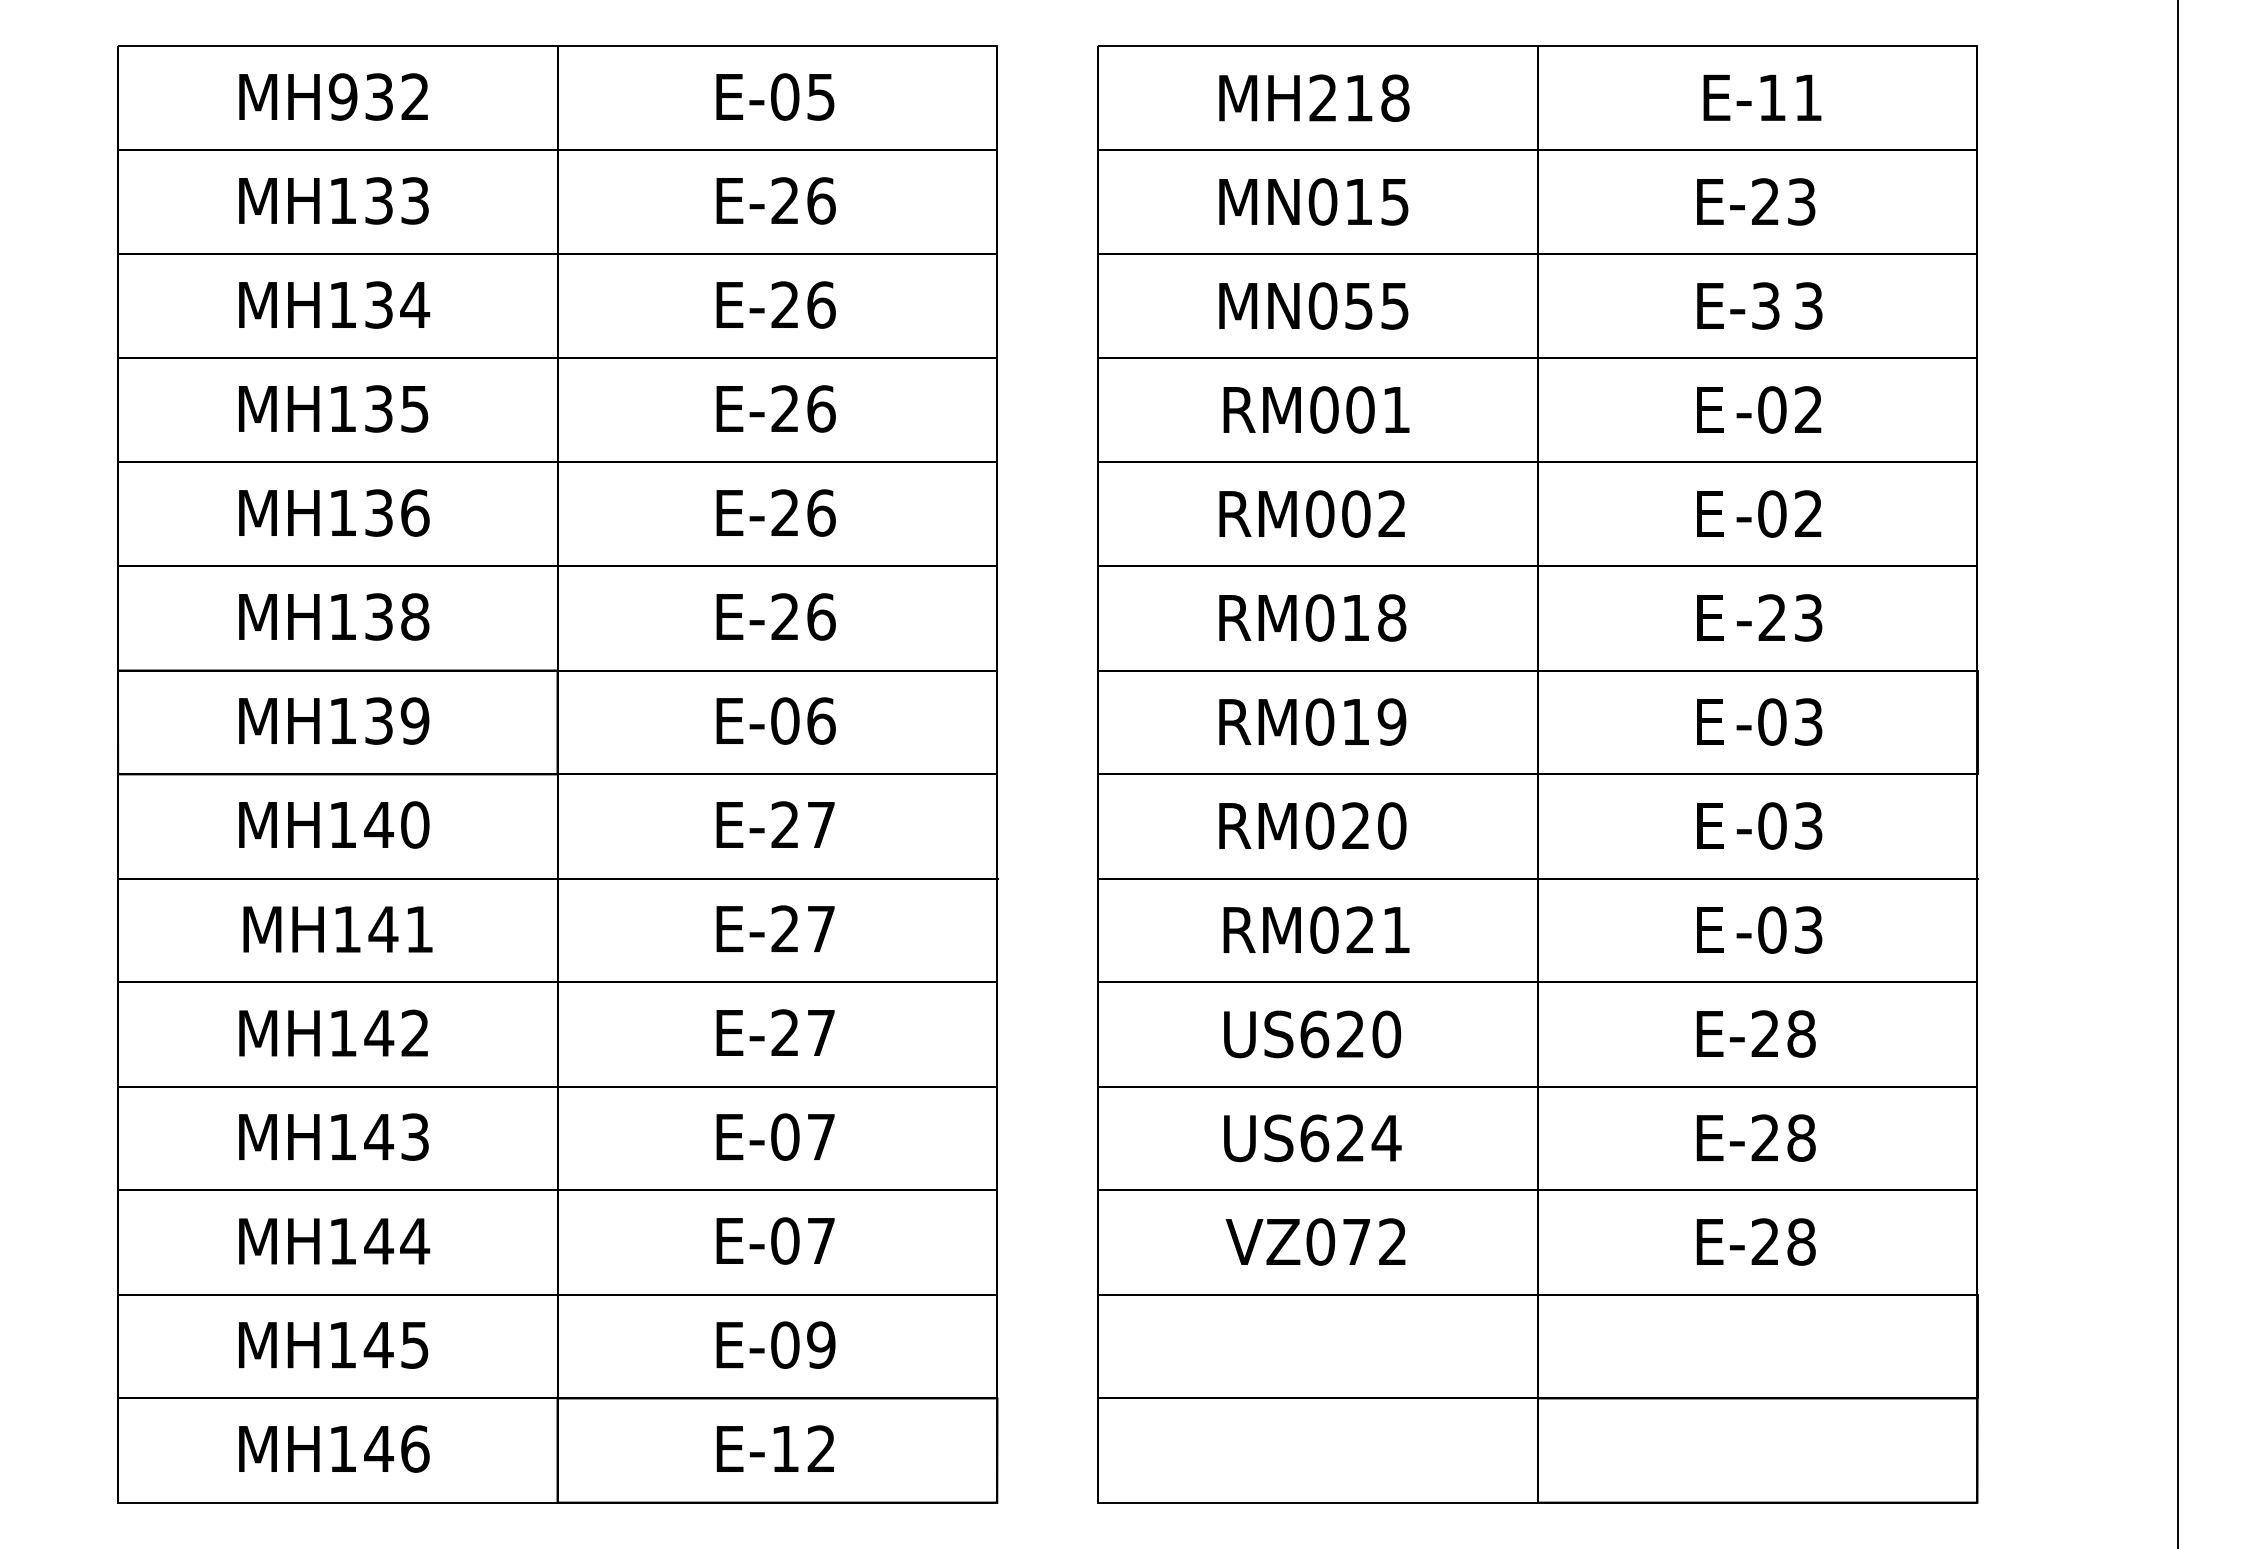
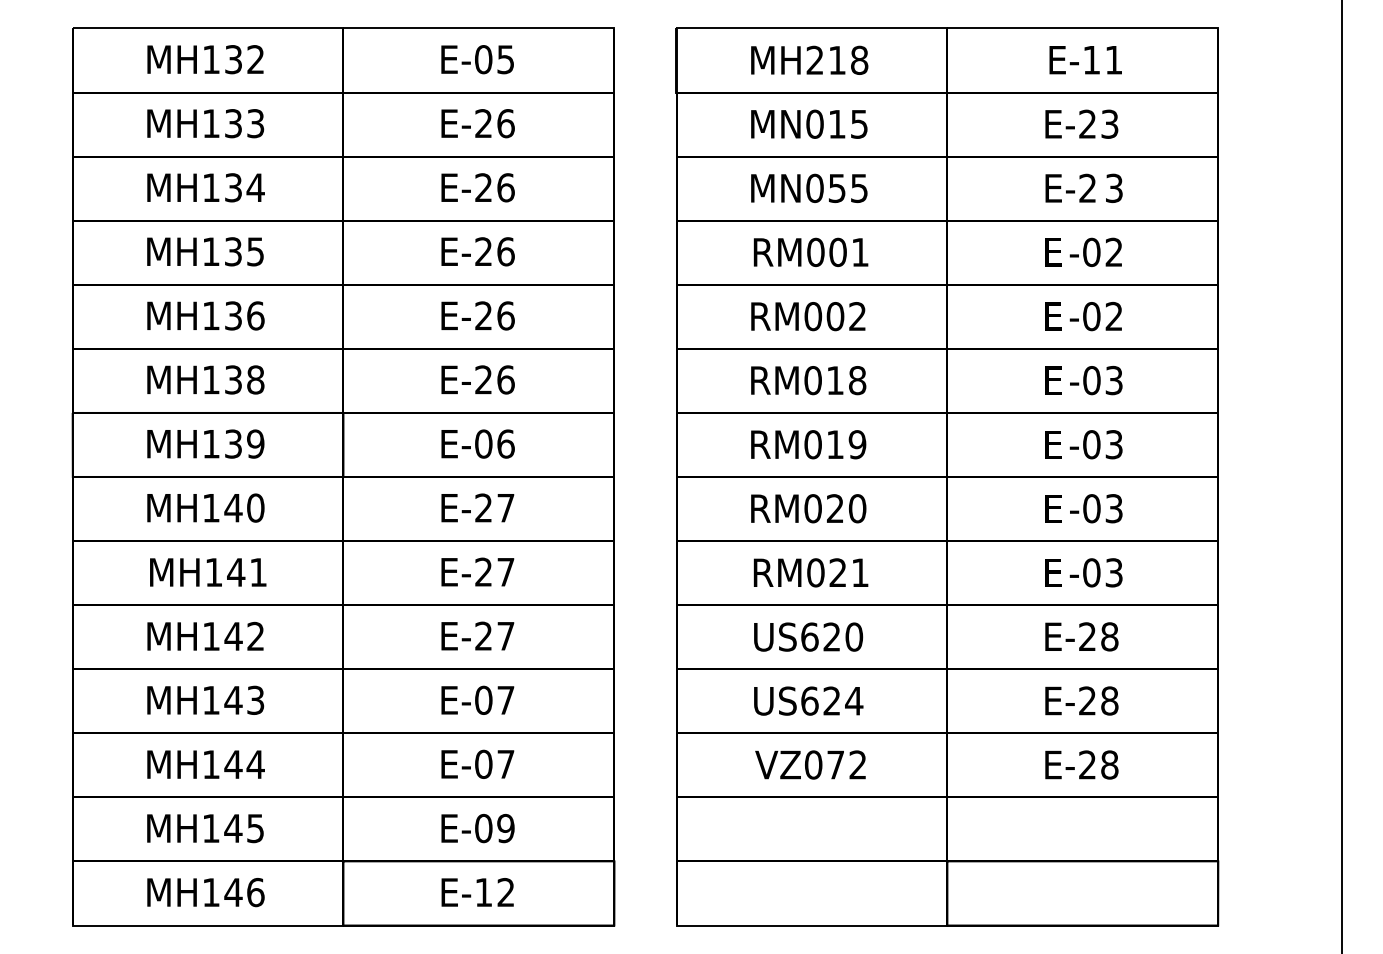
text: (343, 96) -> (211, 59), MH932 -> MH132
text: (1765, 306) -> (1087, 188), E-3 -> E-2
text: (1771, 617) -> (1091, 380), -2 -> -0

